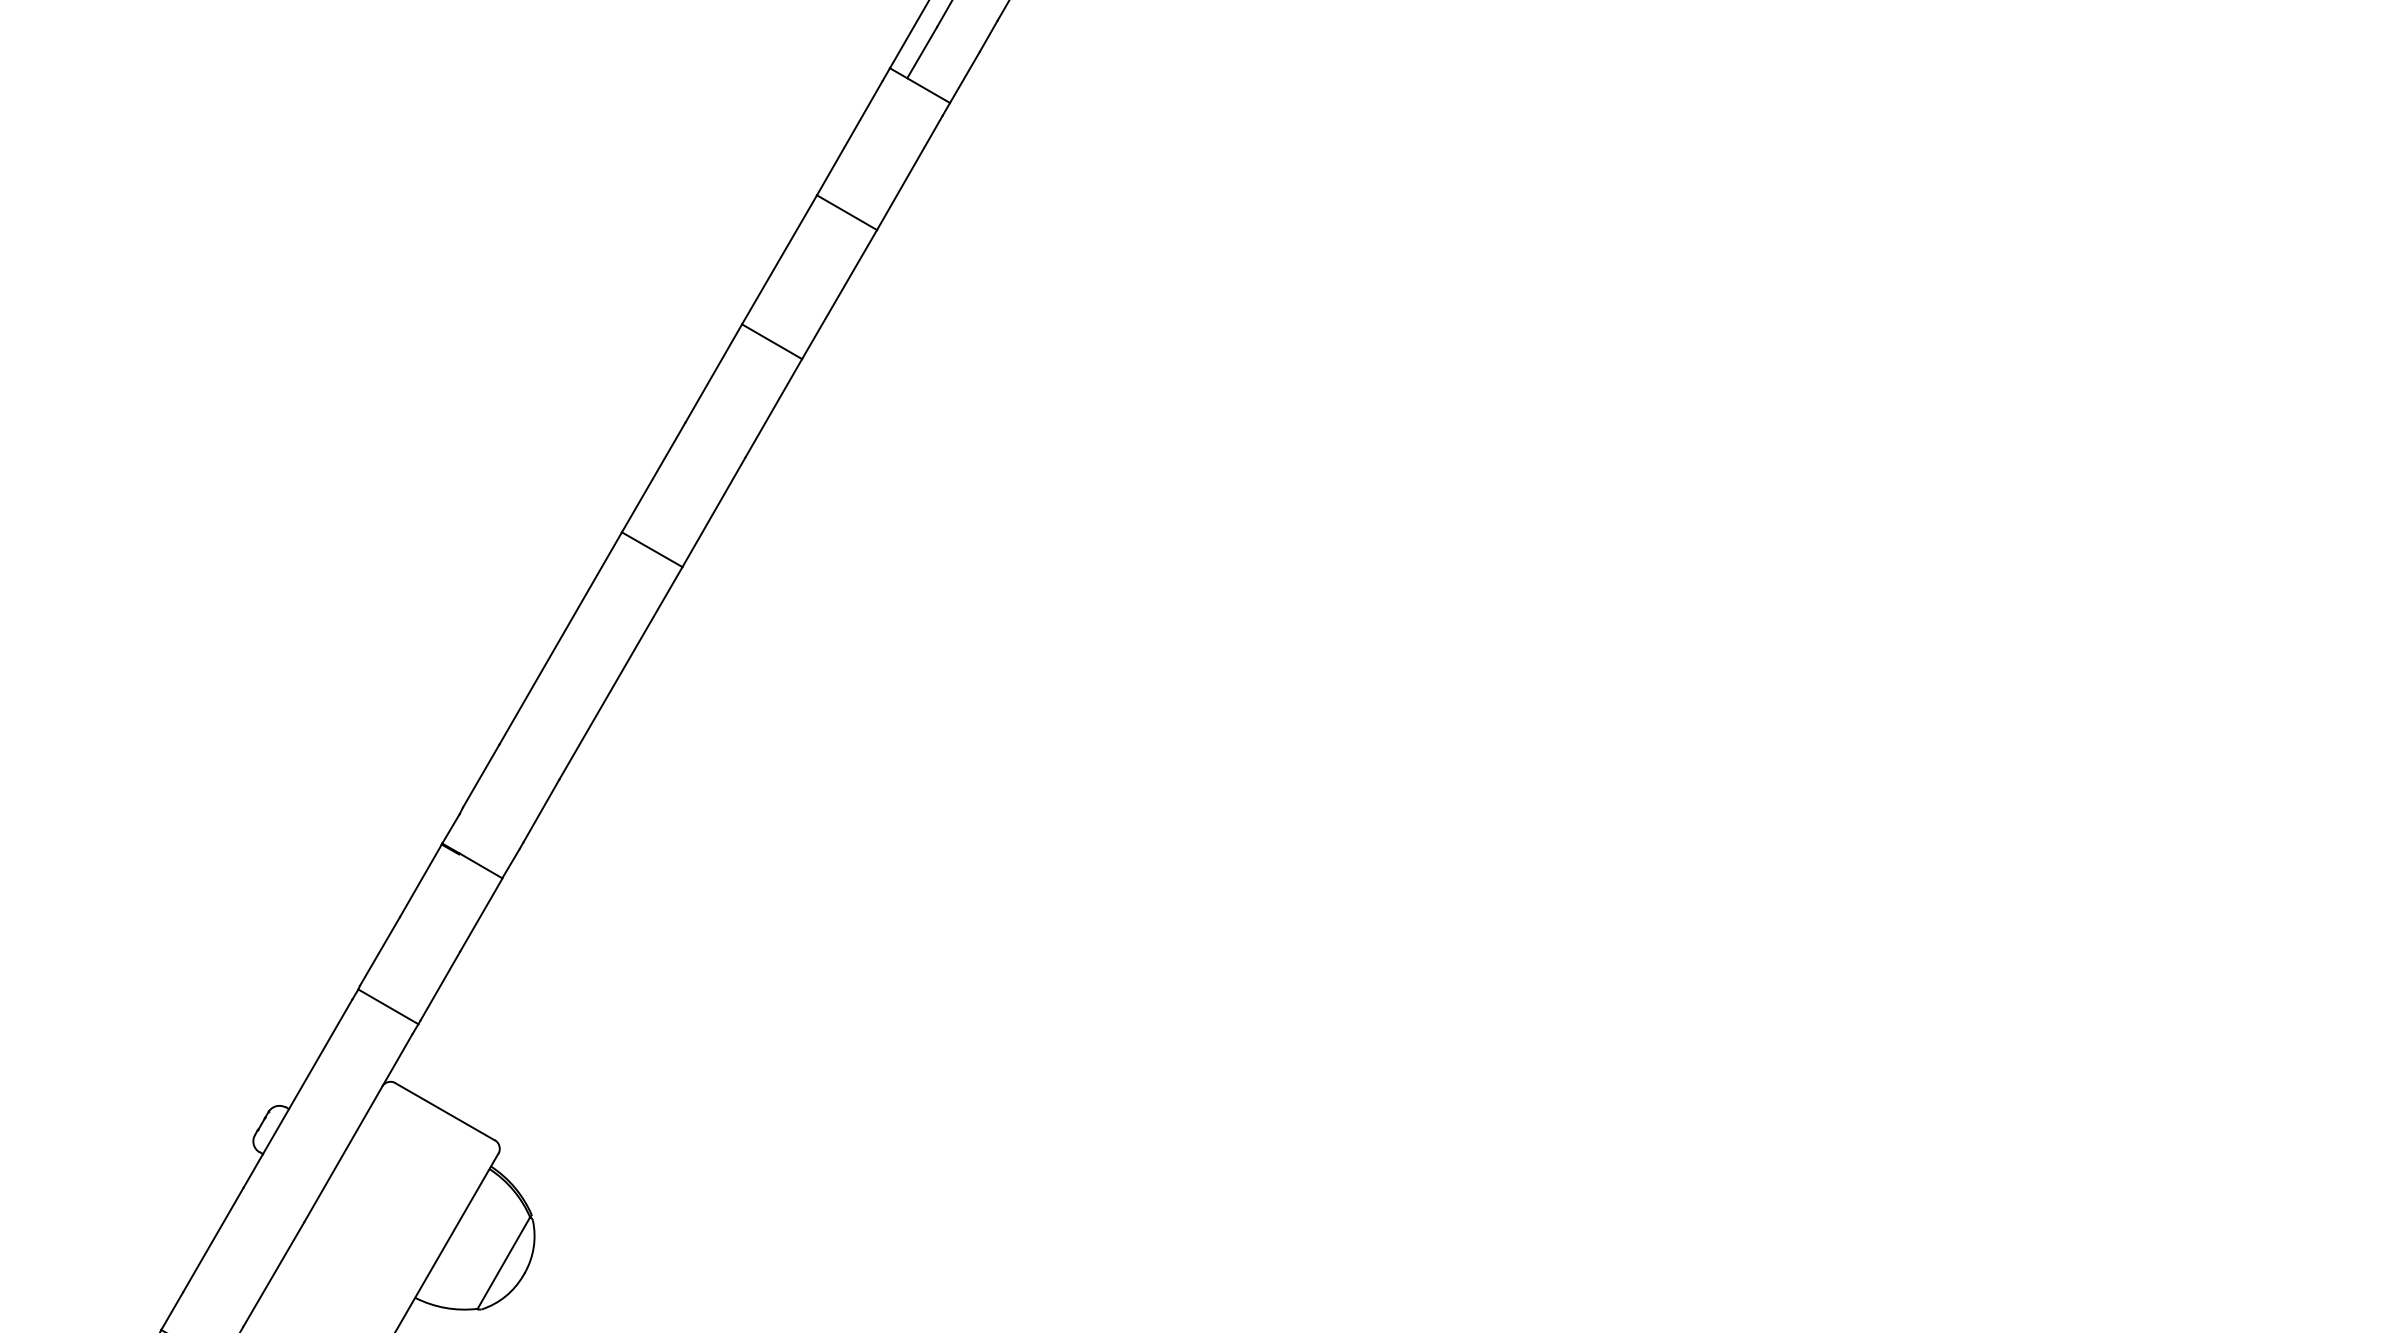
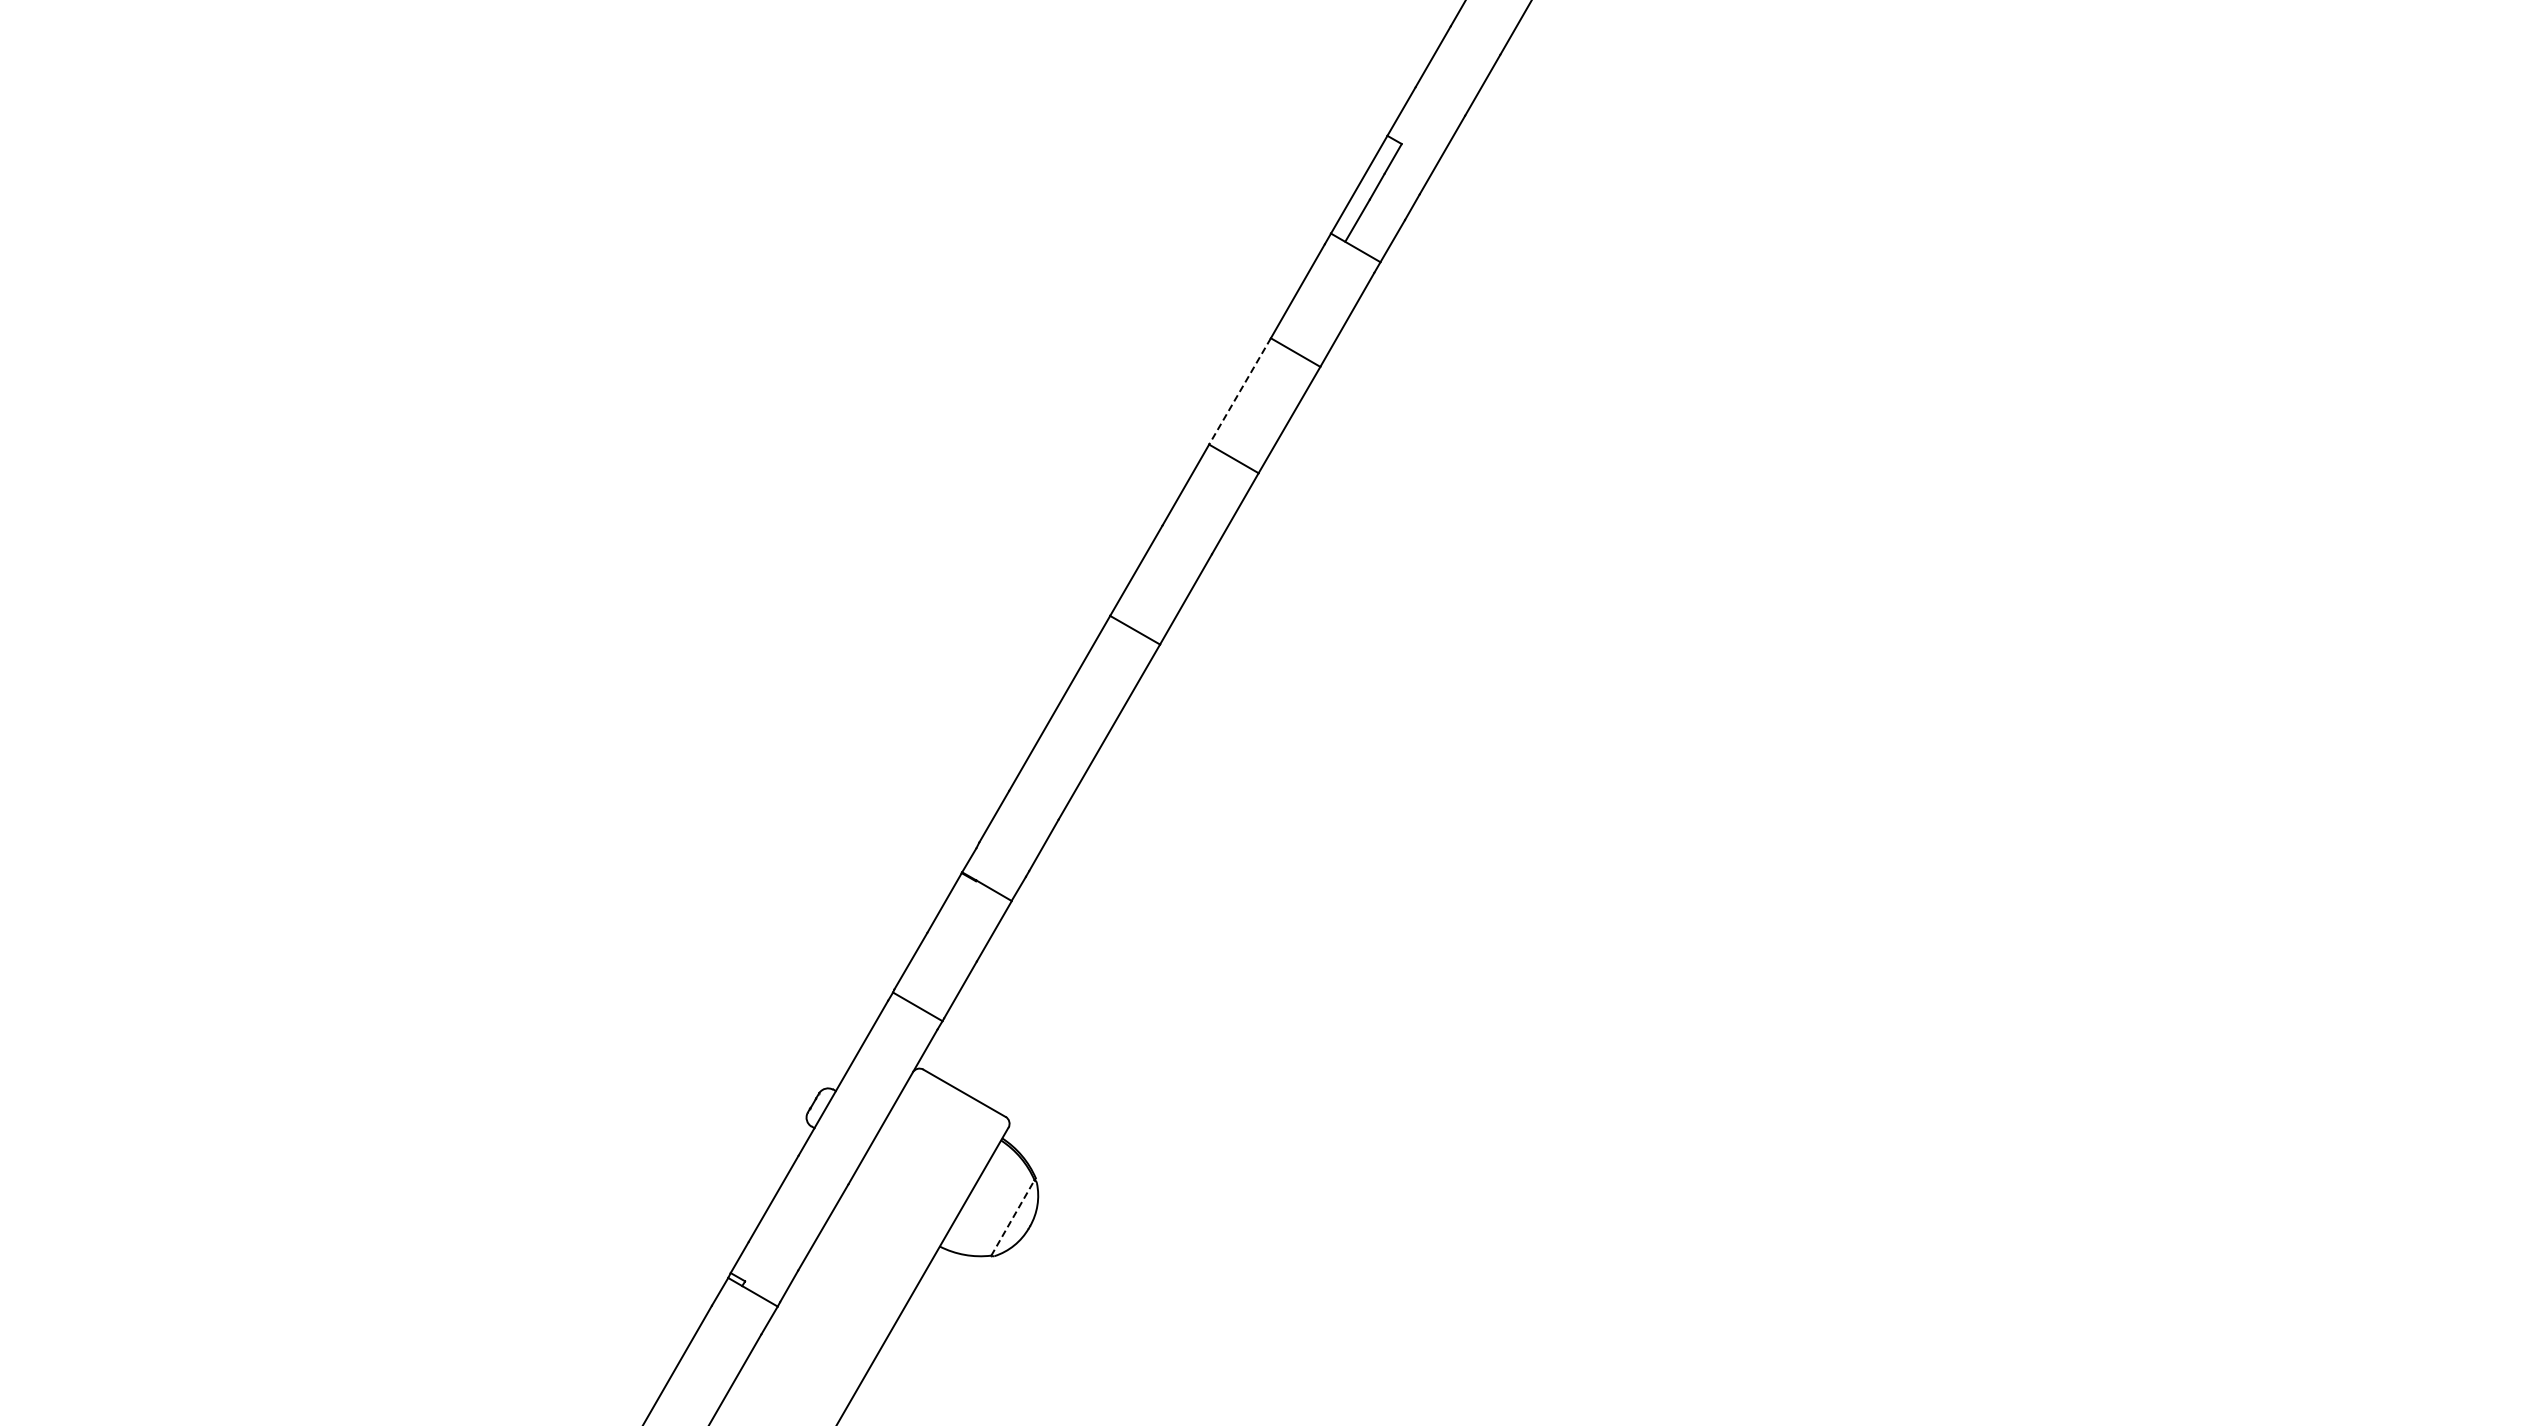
line: (778, 259) -> (1239, 391), solid -> dashed
line: (503, 1263) -> (1012, 1218), solid -> dashed

